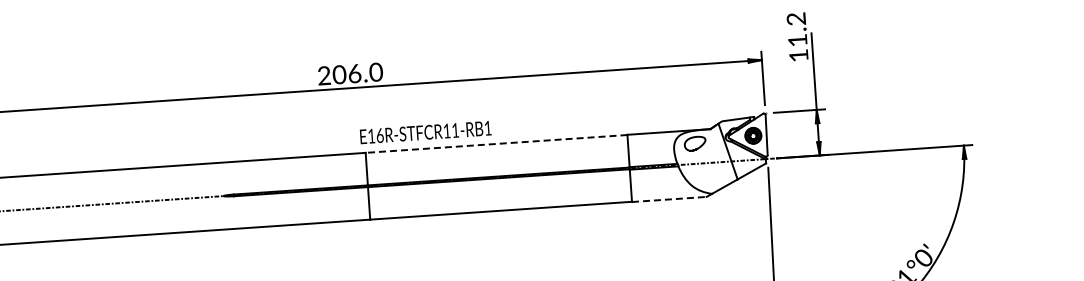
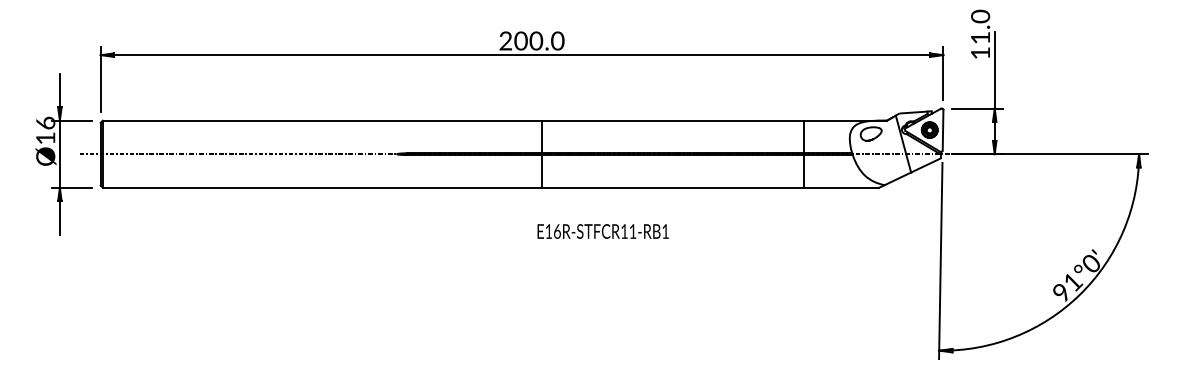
text: (796, 19) -> (980, 16), 11.2 -> 11.0
text: (354, 73) -> (536, 40), 206.0 -> 200.0
text: (425, 132) -> (602, 231), moved
line: (496, 143) -> (672, 120), dashed -> solid
line: (670, 199) -> (842, 187), dashed -> solid

